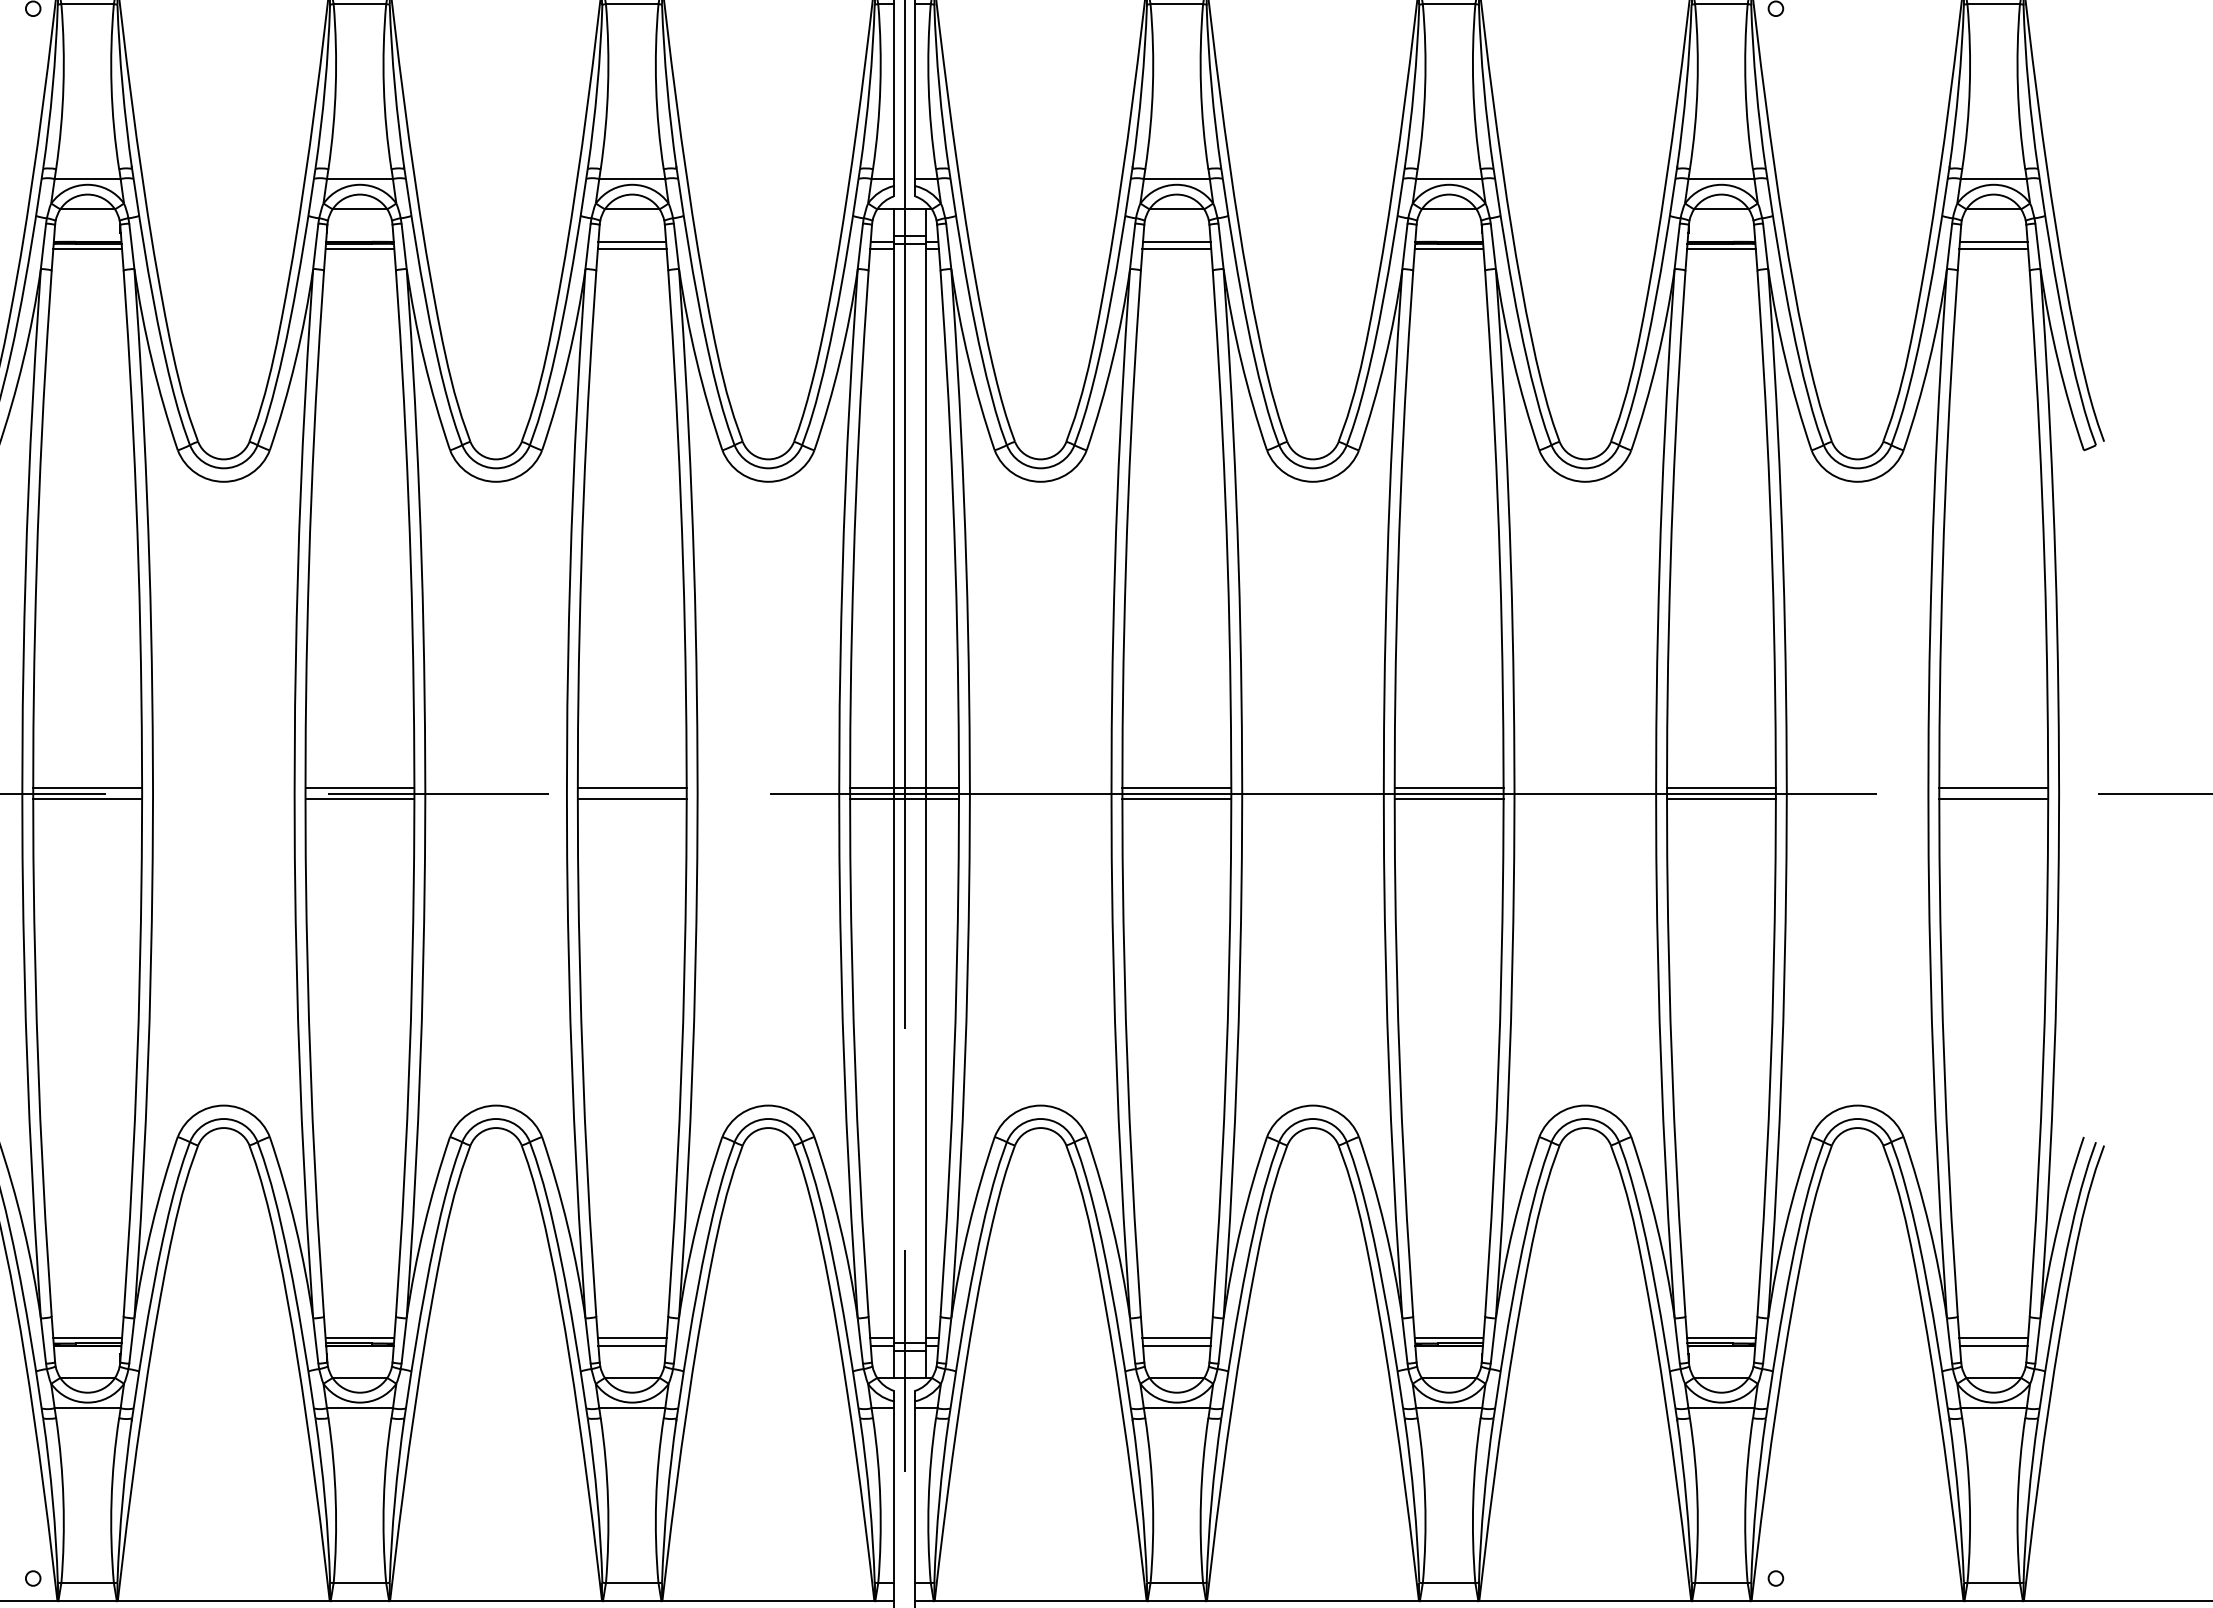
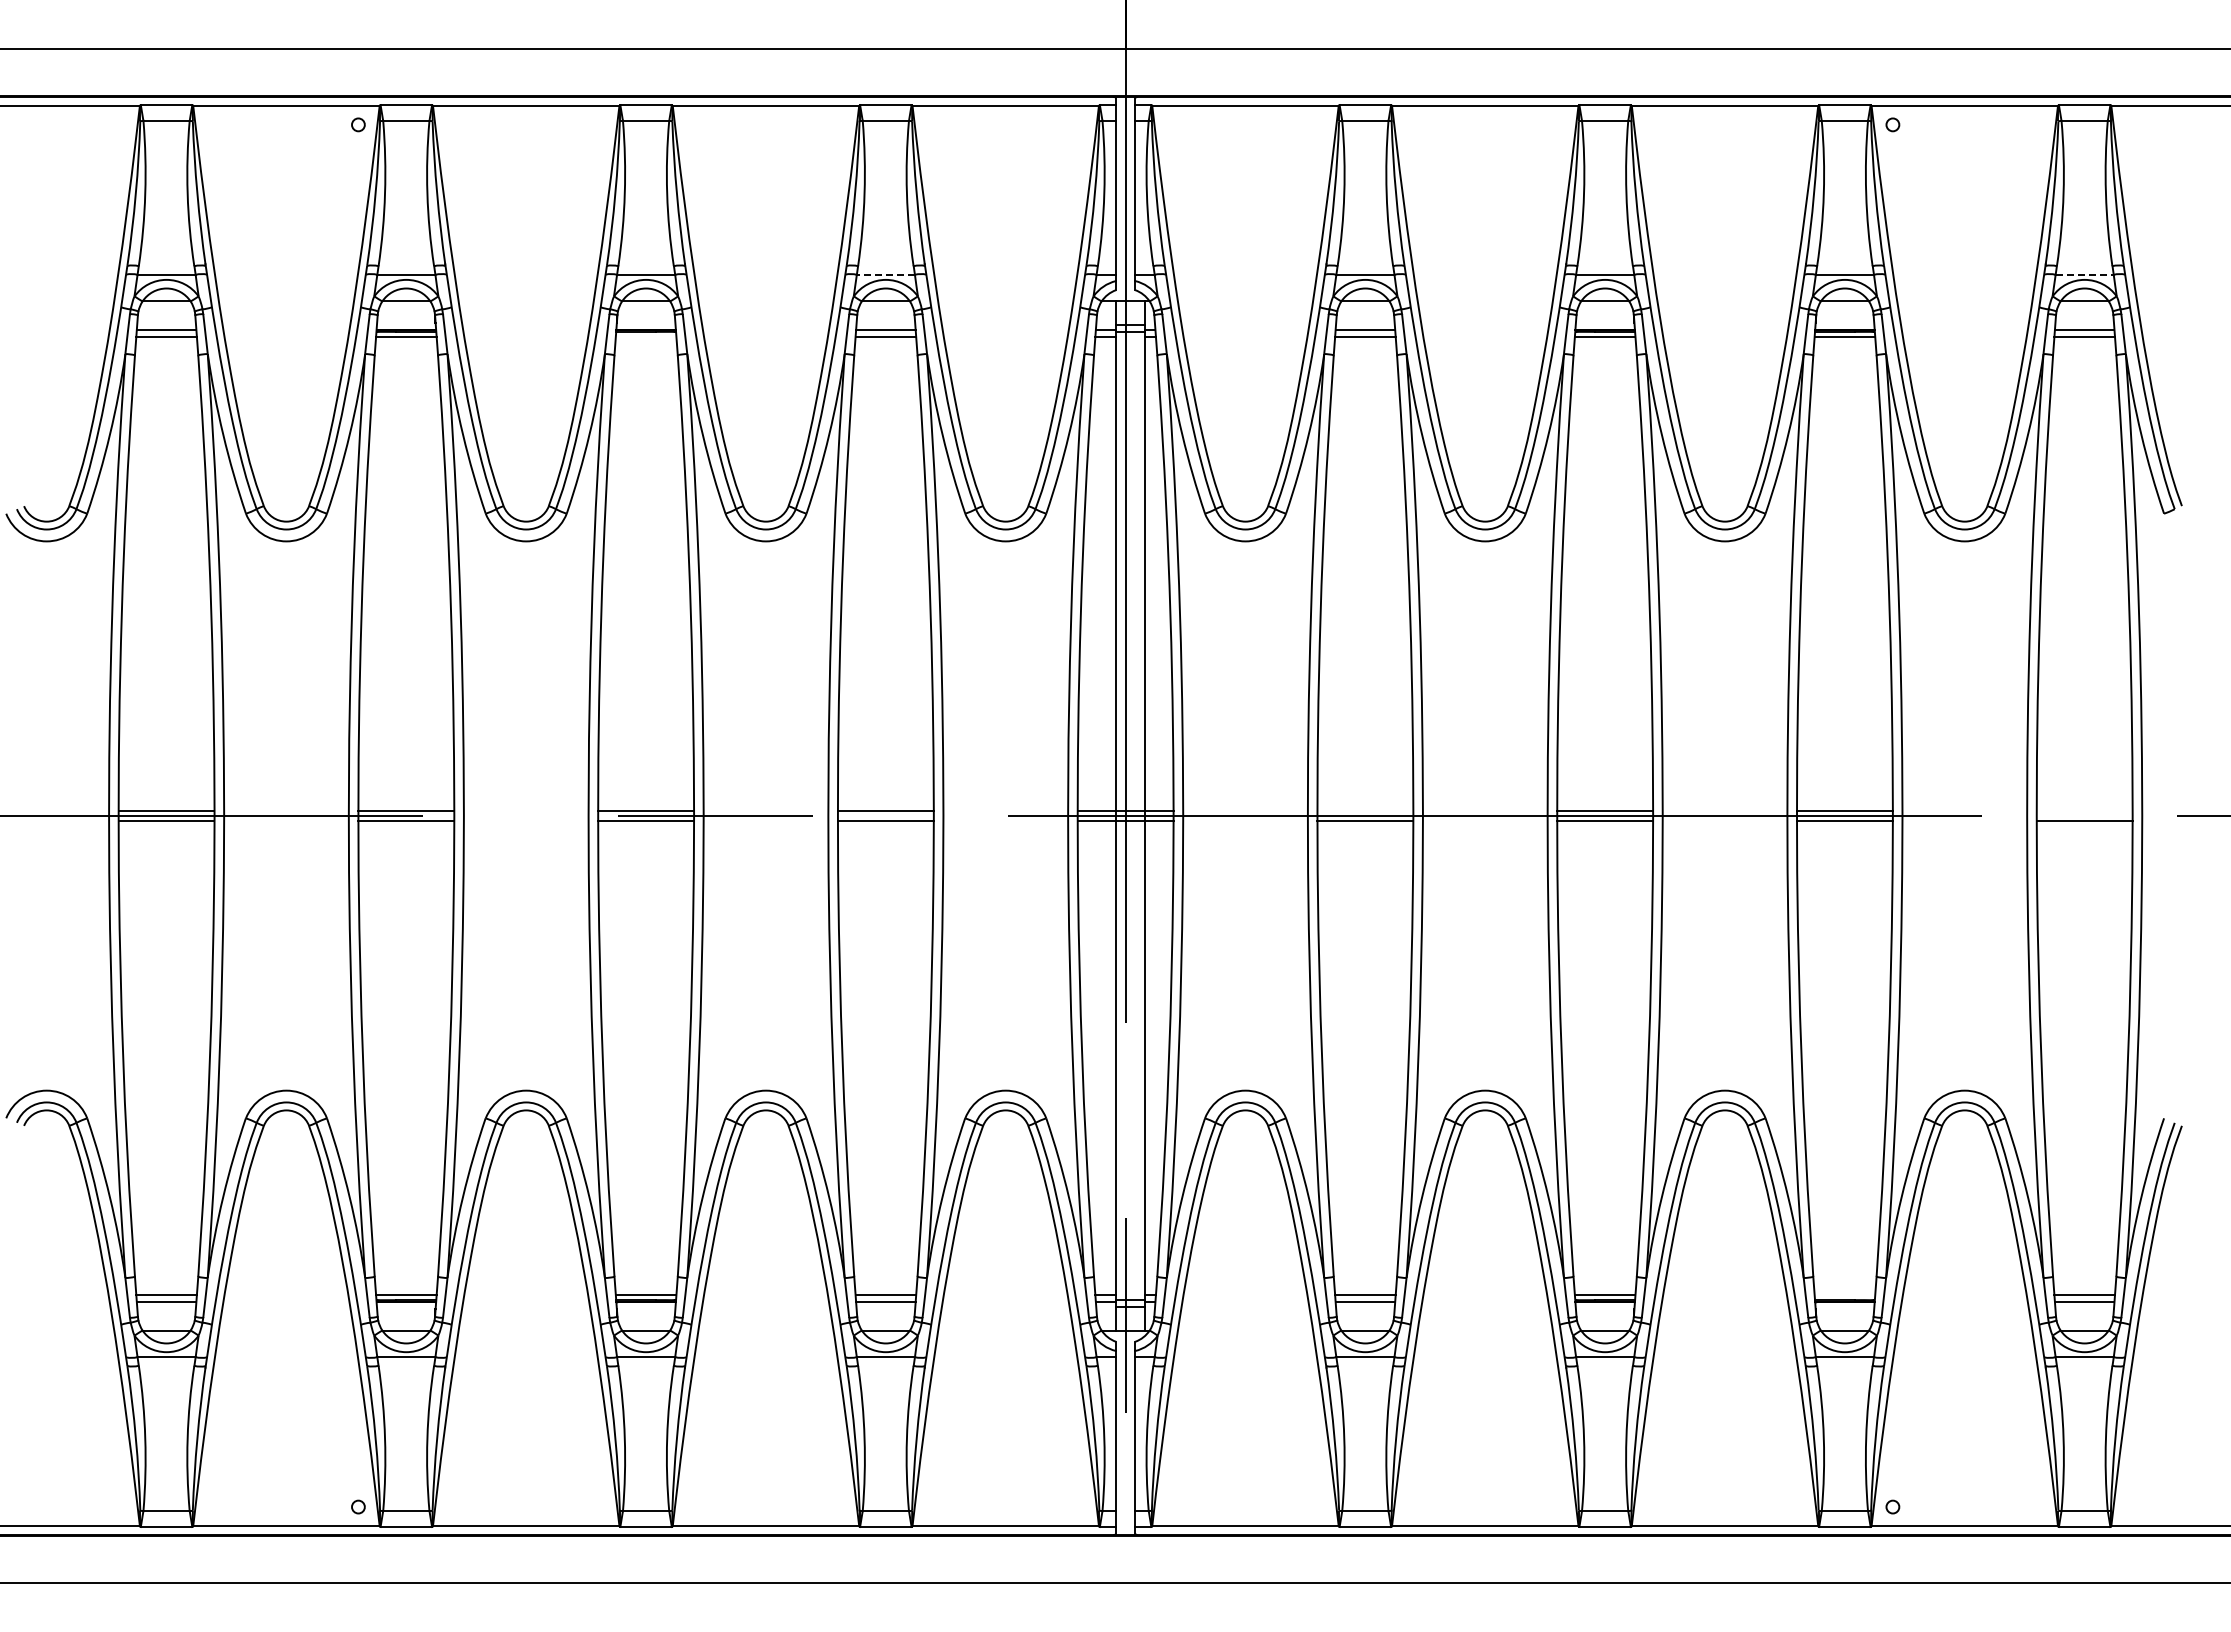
line: (631, 178) -> (885, 274), solid -> dashed
line: (1994, 178) -> (2085, 274), solid -> dashed
line: (359, 249) -> (645, 336), removed
line: (1176, 788) -> (1365, 811), removed
line: (1993, 788) -> (2084, 811), removed
line: (1720, 1338) -> (1844, 1295), removed

